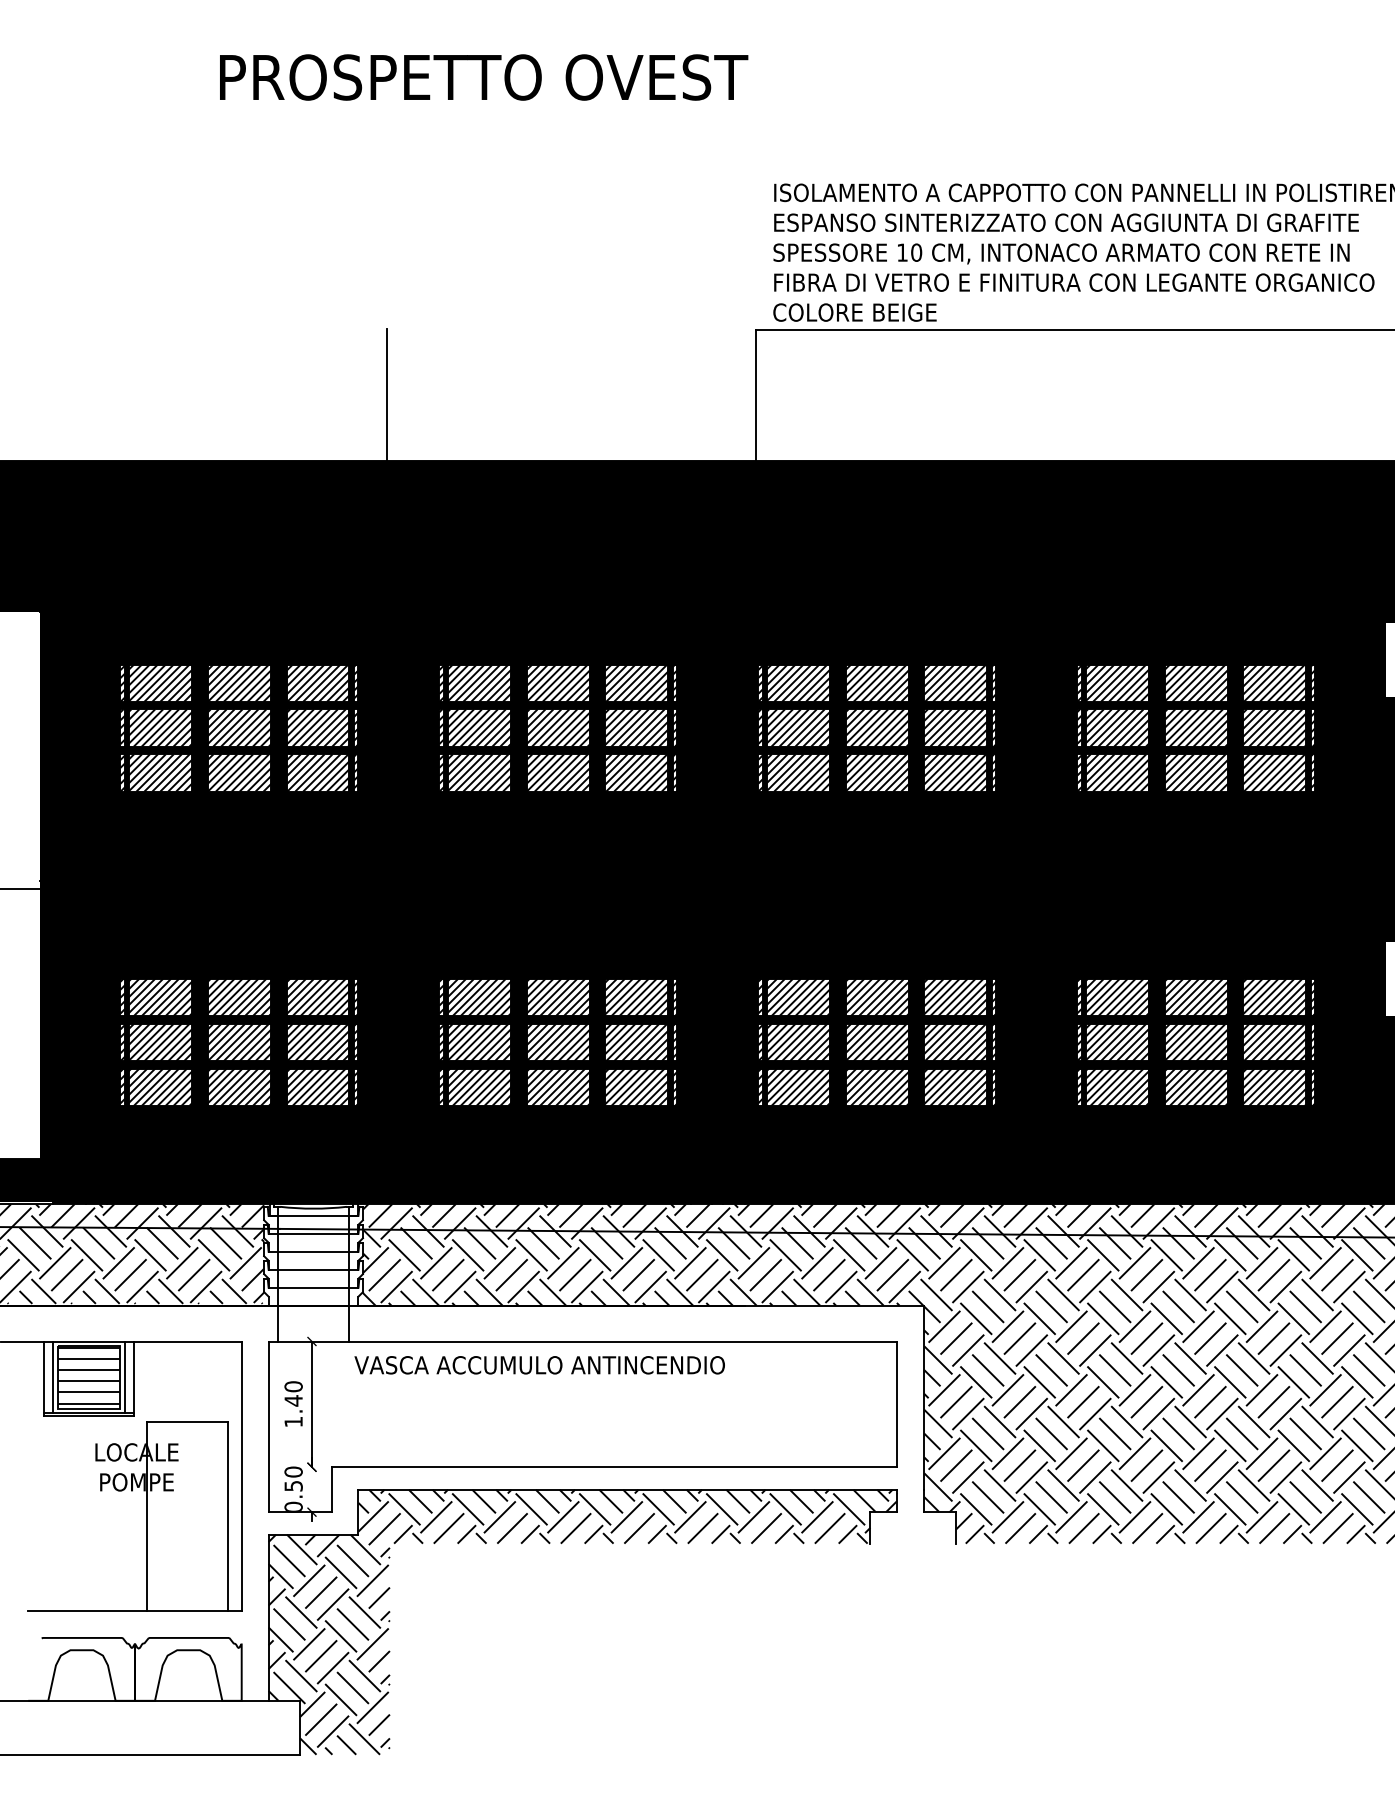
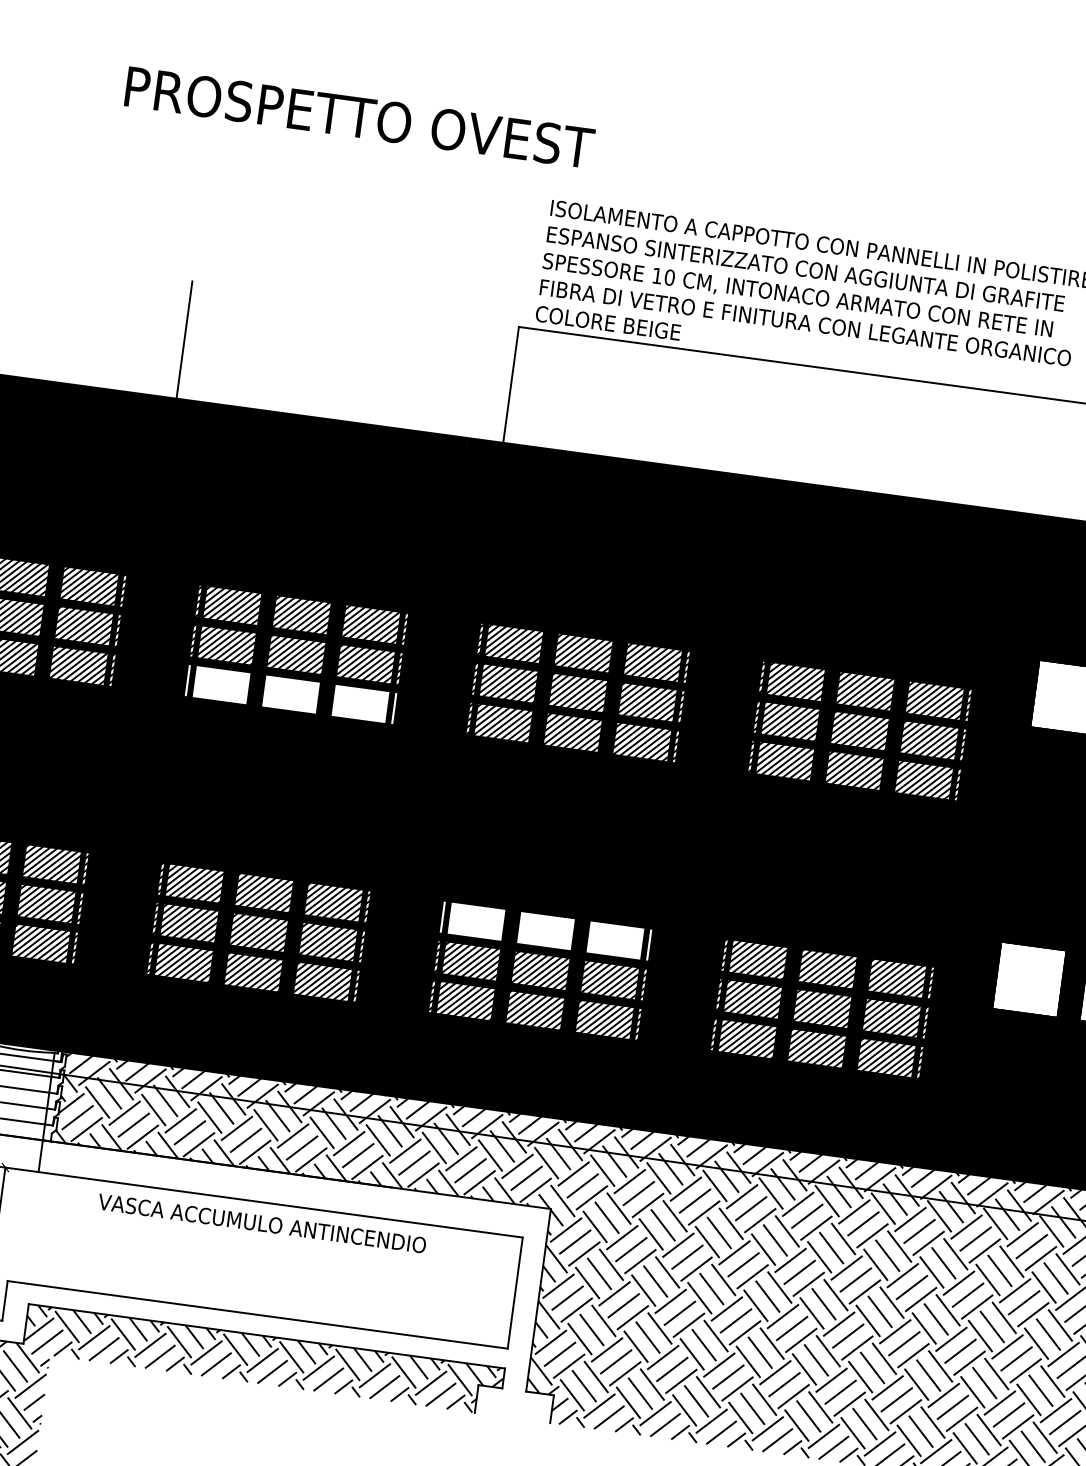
text: (484, 77) -> (360, 117), moved
hatch: (558, 772) -> (291, 694), removed
hatch: (877, 997) -> (546, 931), removed
text: (539, 1365) -> (261, 1223), moved

